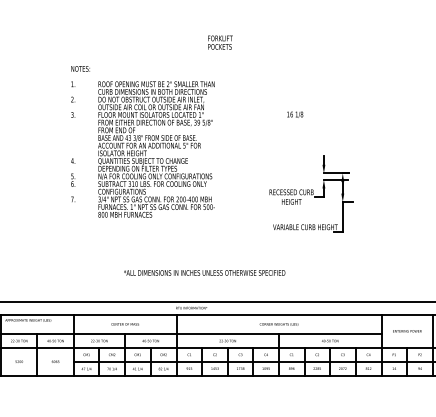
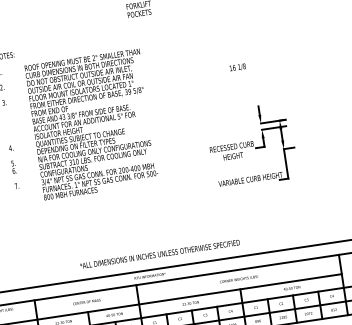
text: (295, 114) -> (238, 67), moved
text: (204, 272) -> (159, 253), moved

